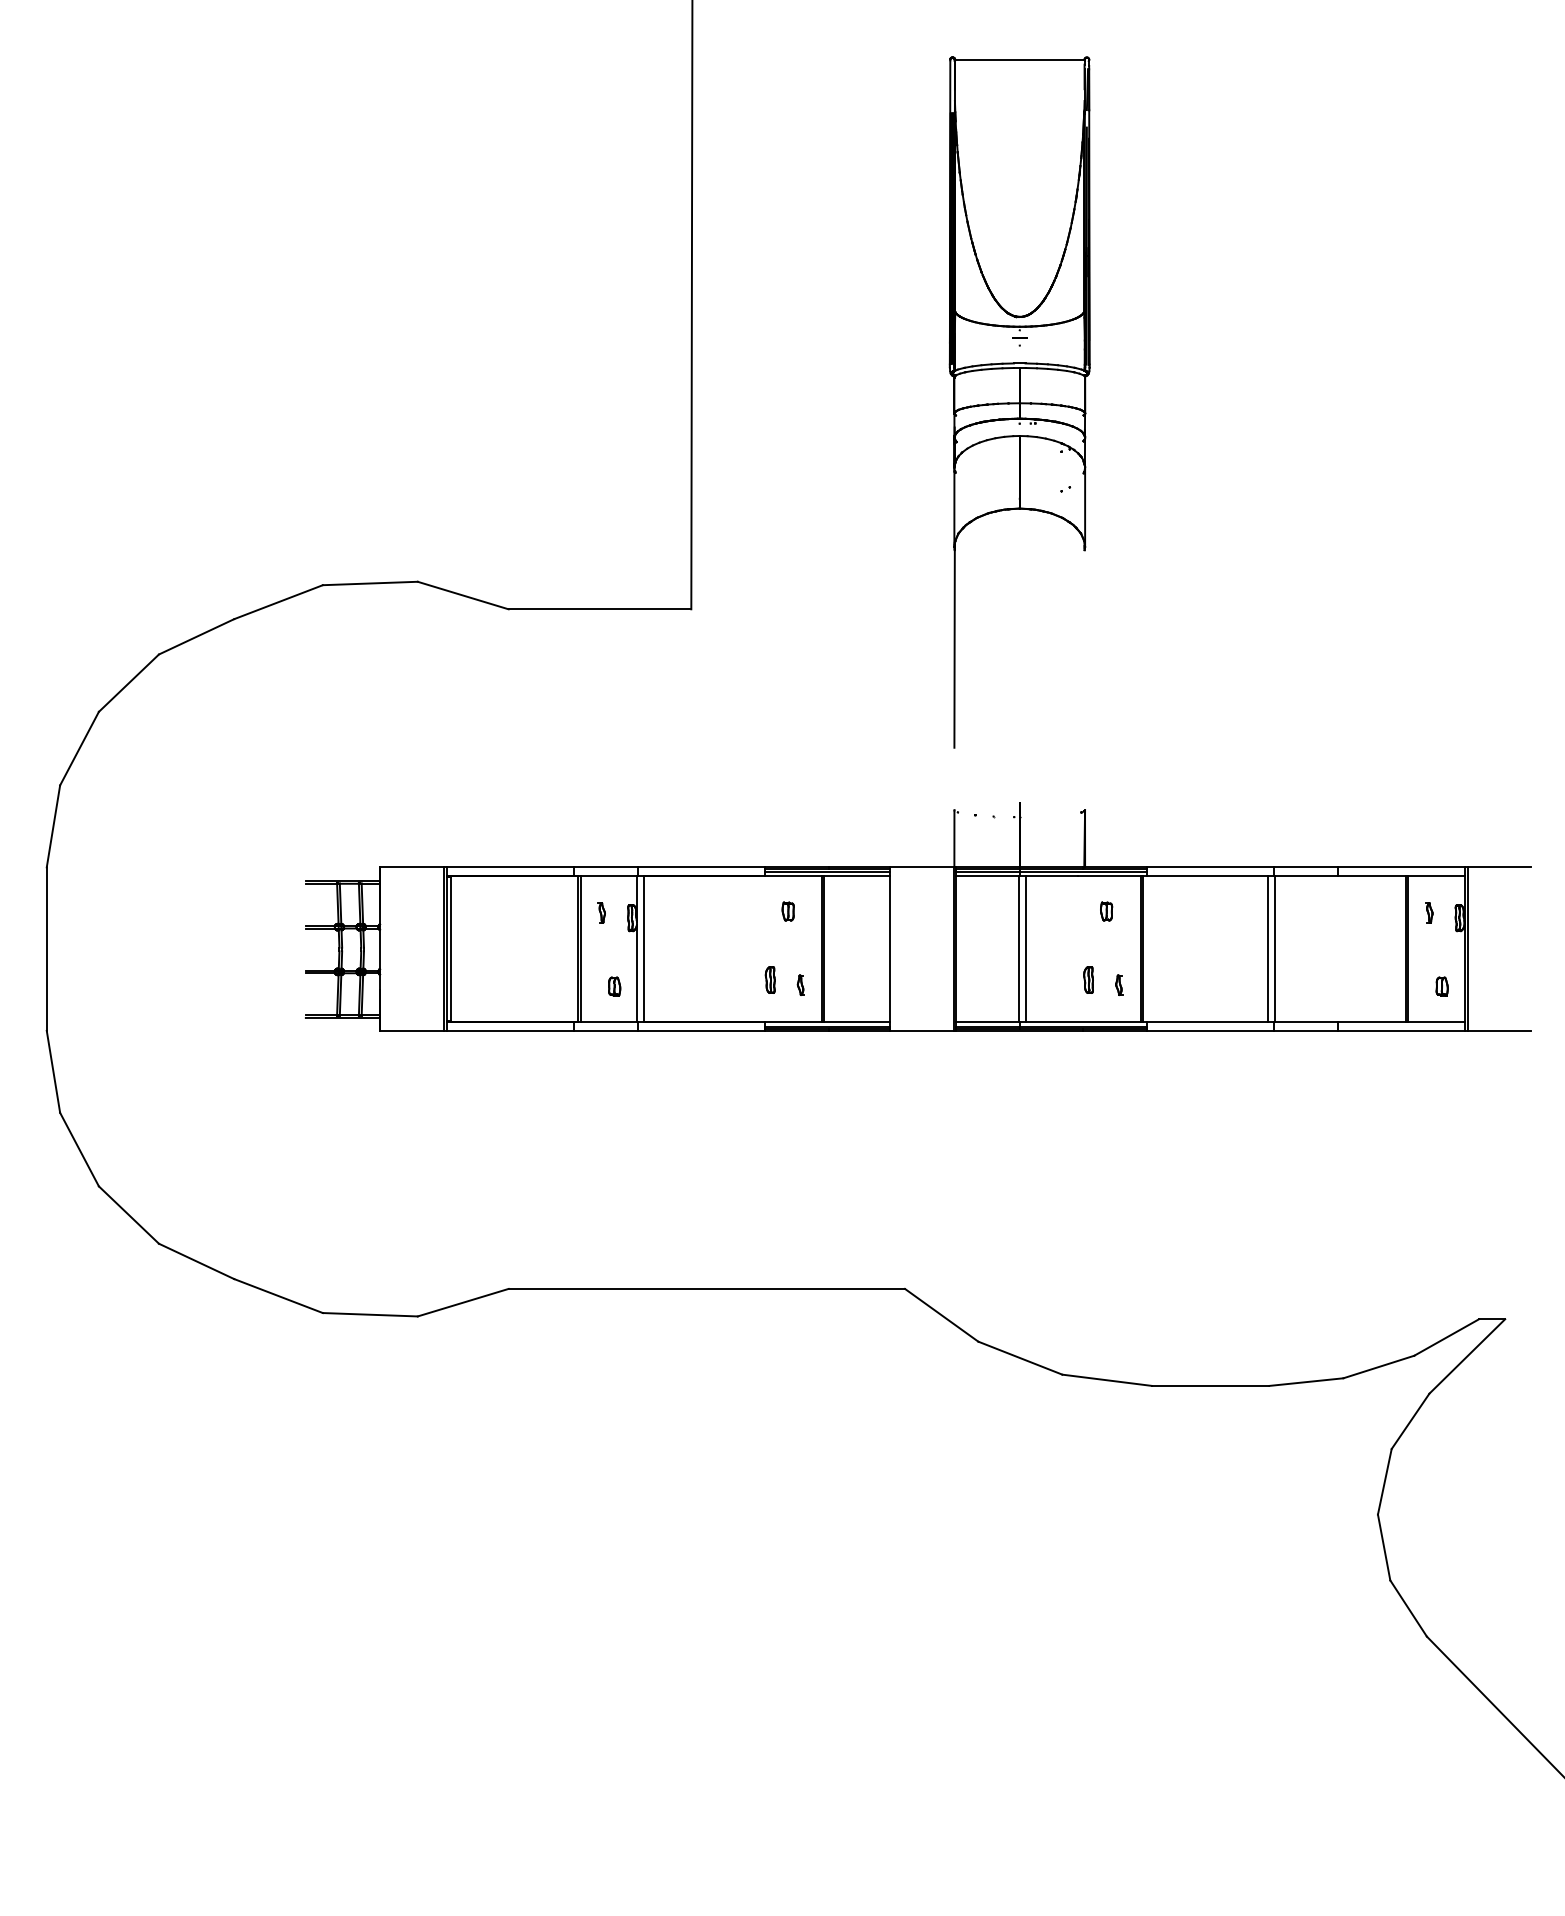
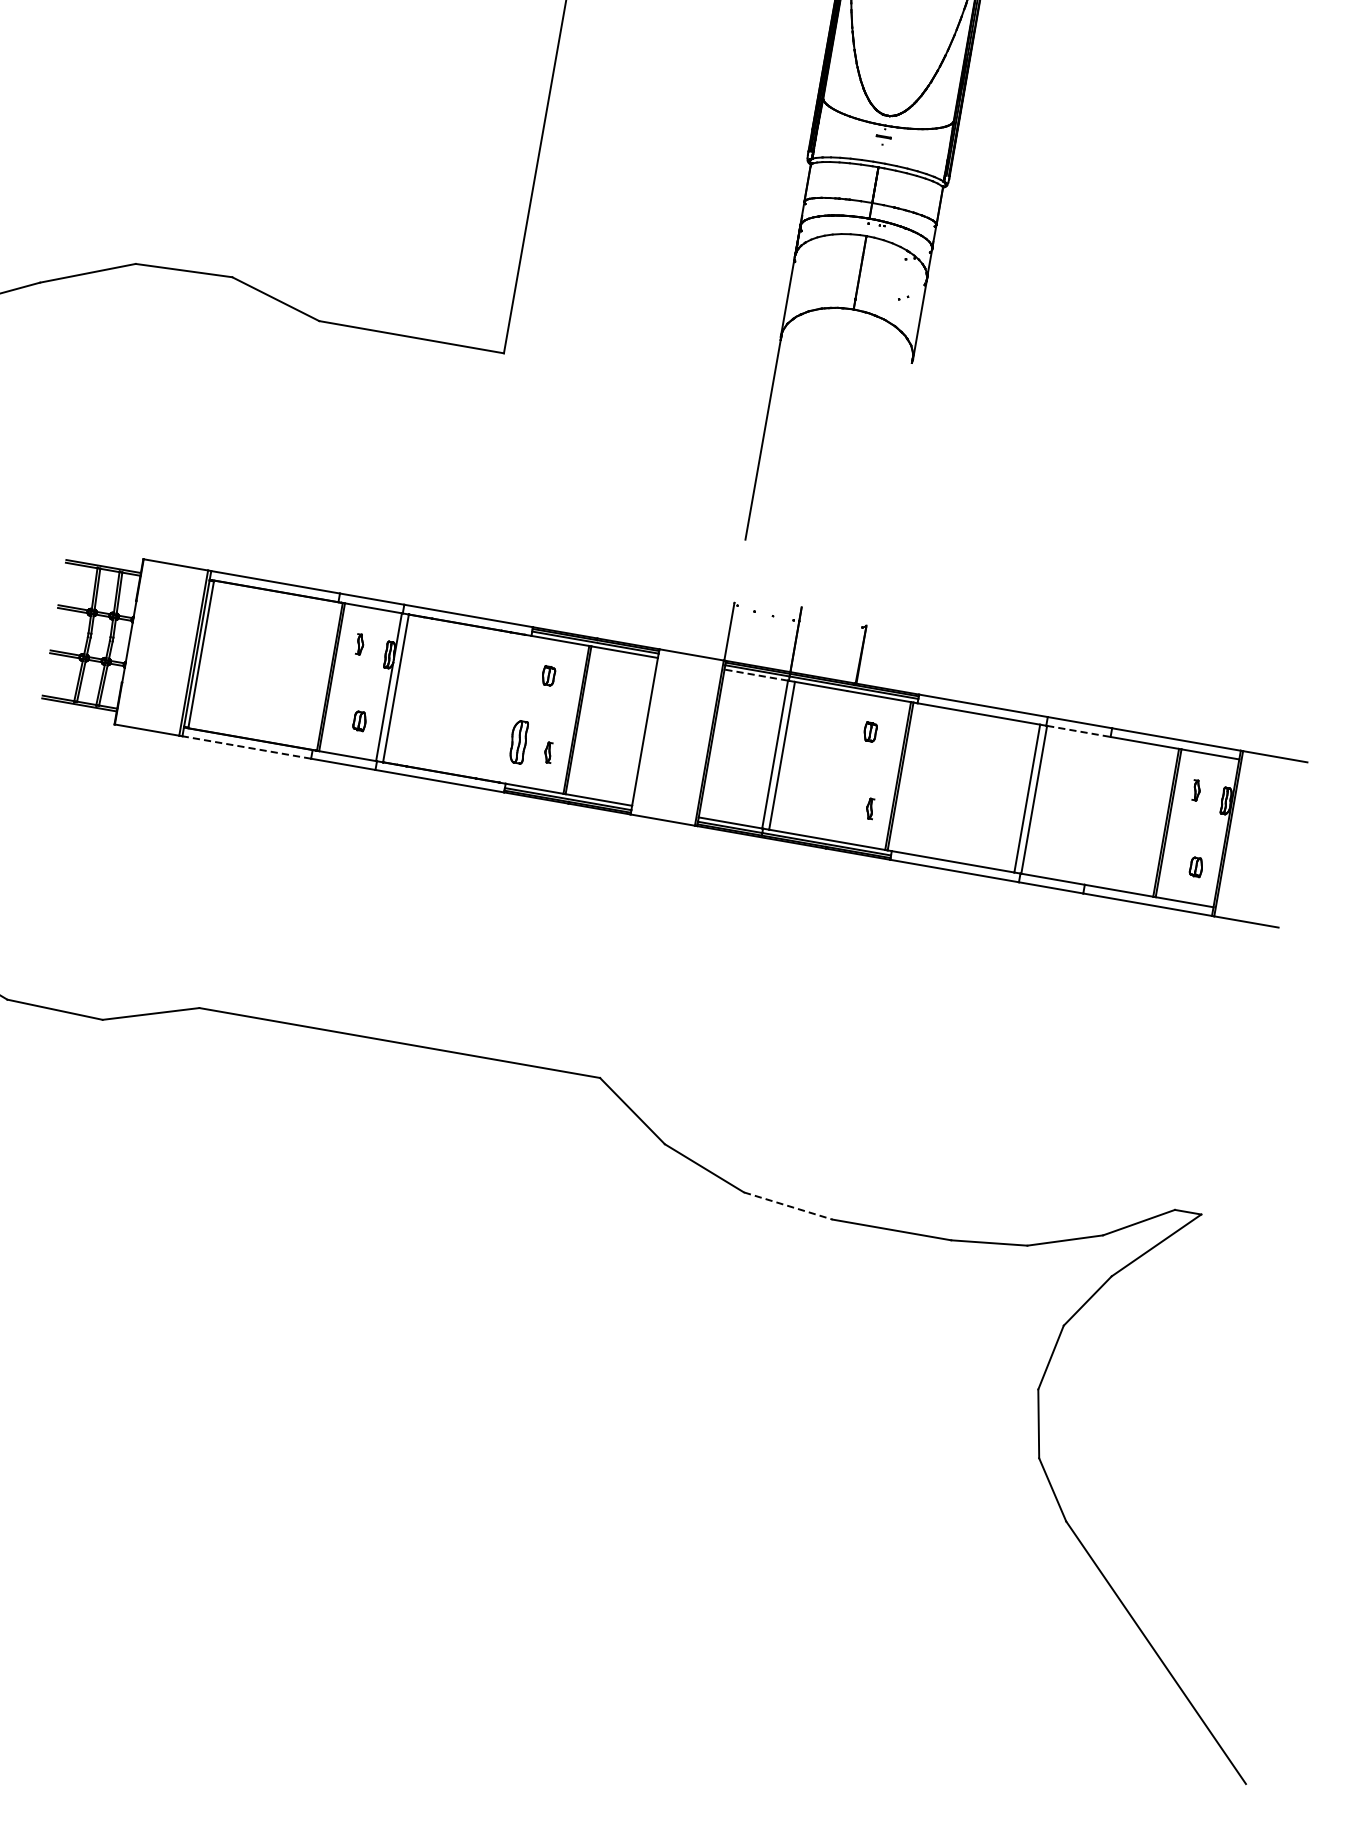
line: (987, 876) -> (756, 675), solid -> dashed
line: (1307, 876) -> (1079, 732), solid -> dashed
part: (769, 979) -> (517, 741), size x1.6
part: (1088, 979) -> (840, 797), removed
line: (510, 1030) -> (246, 747), solid -> dashed
line: (1107, 1380) -> (788, 1206), solid -> dashed

